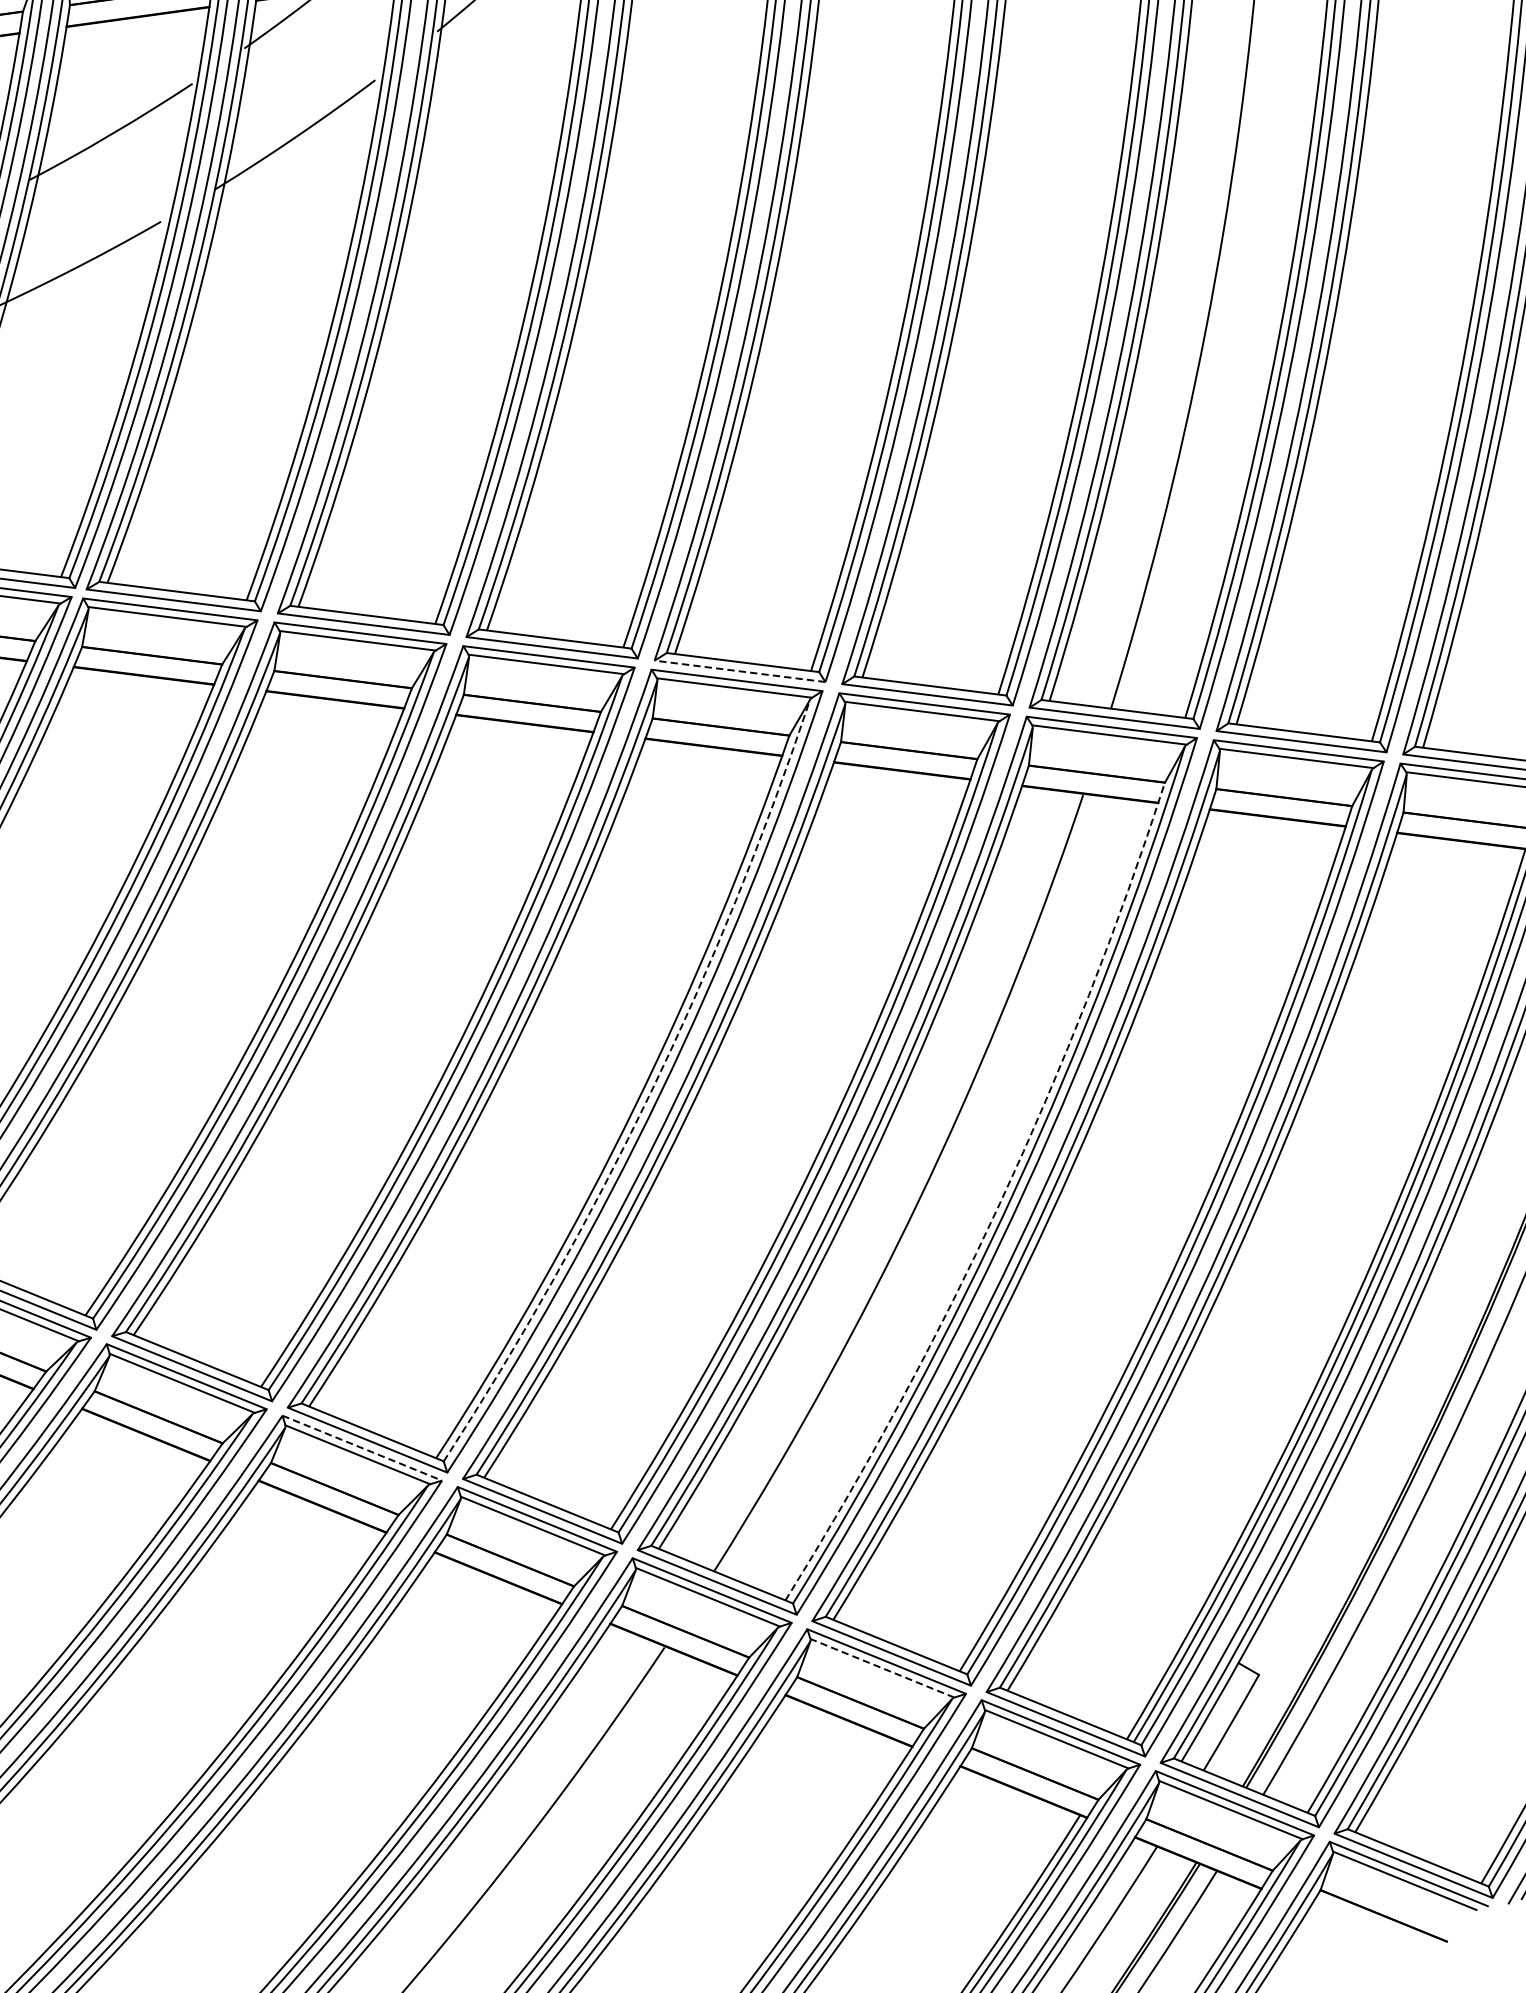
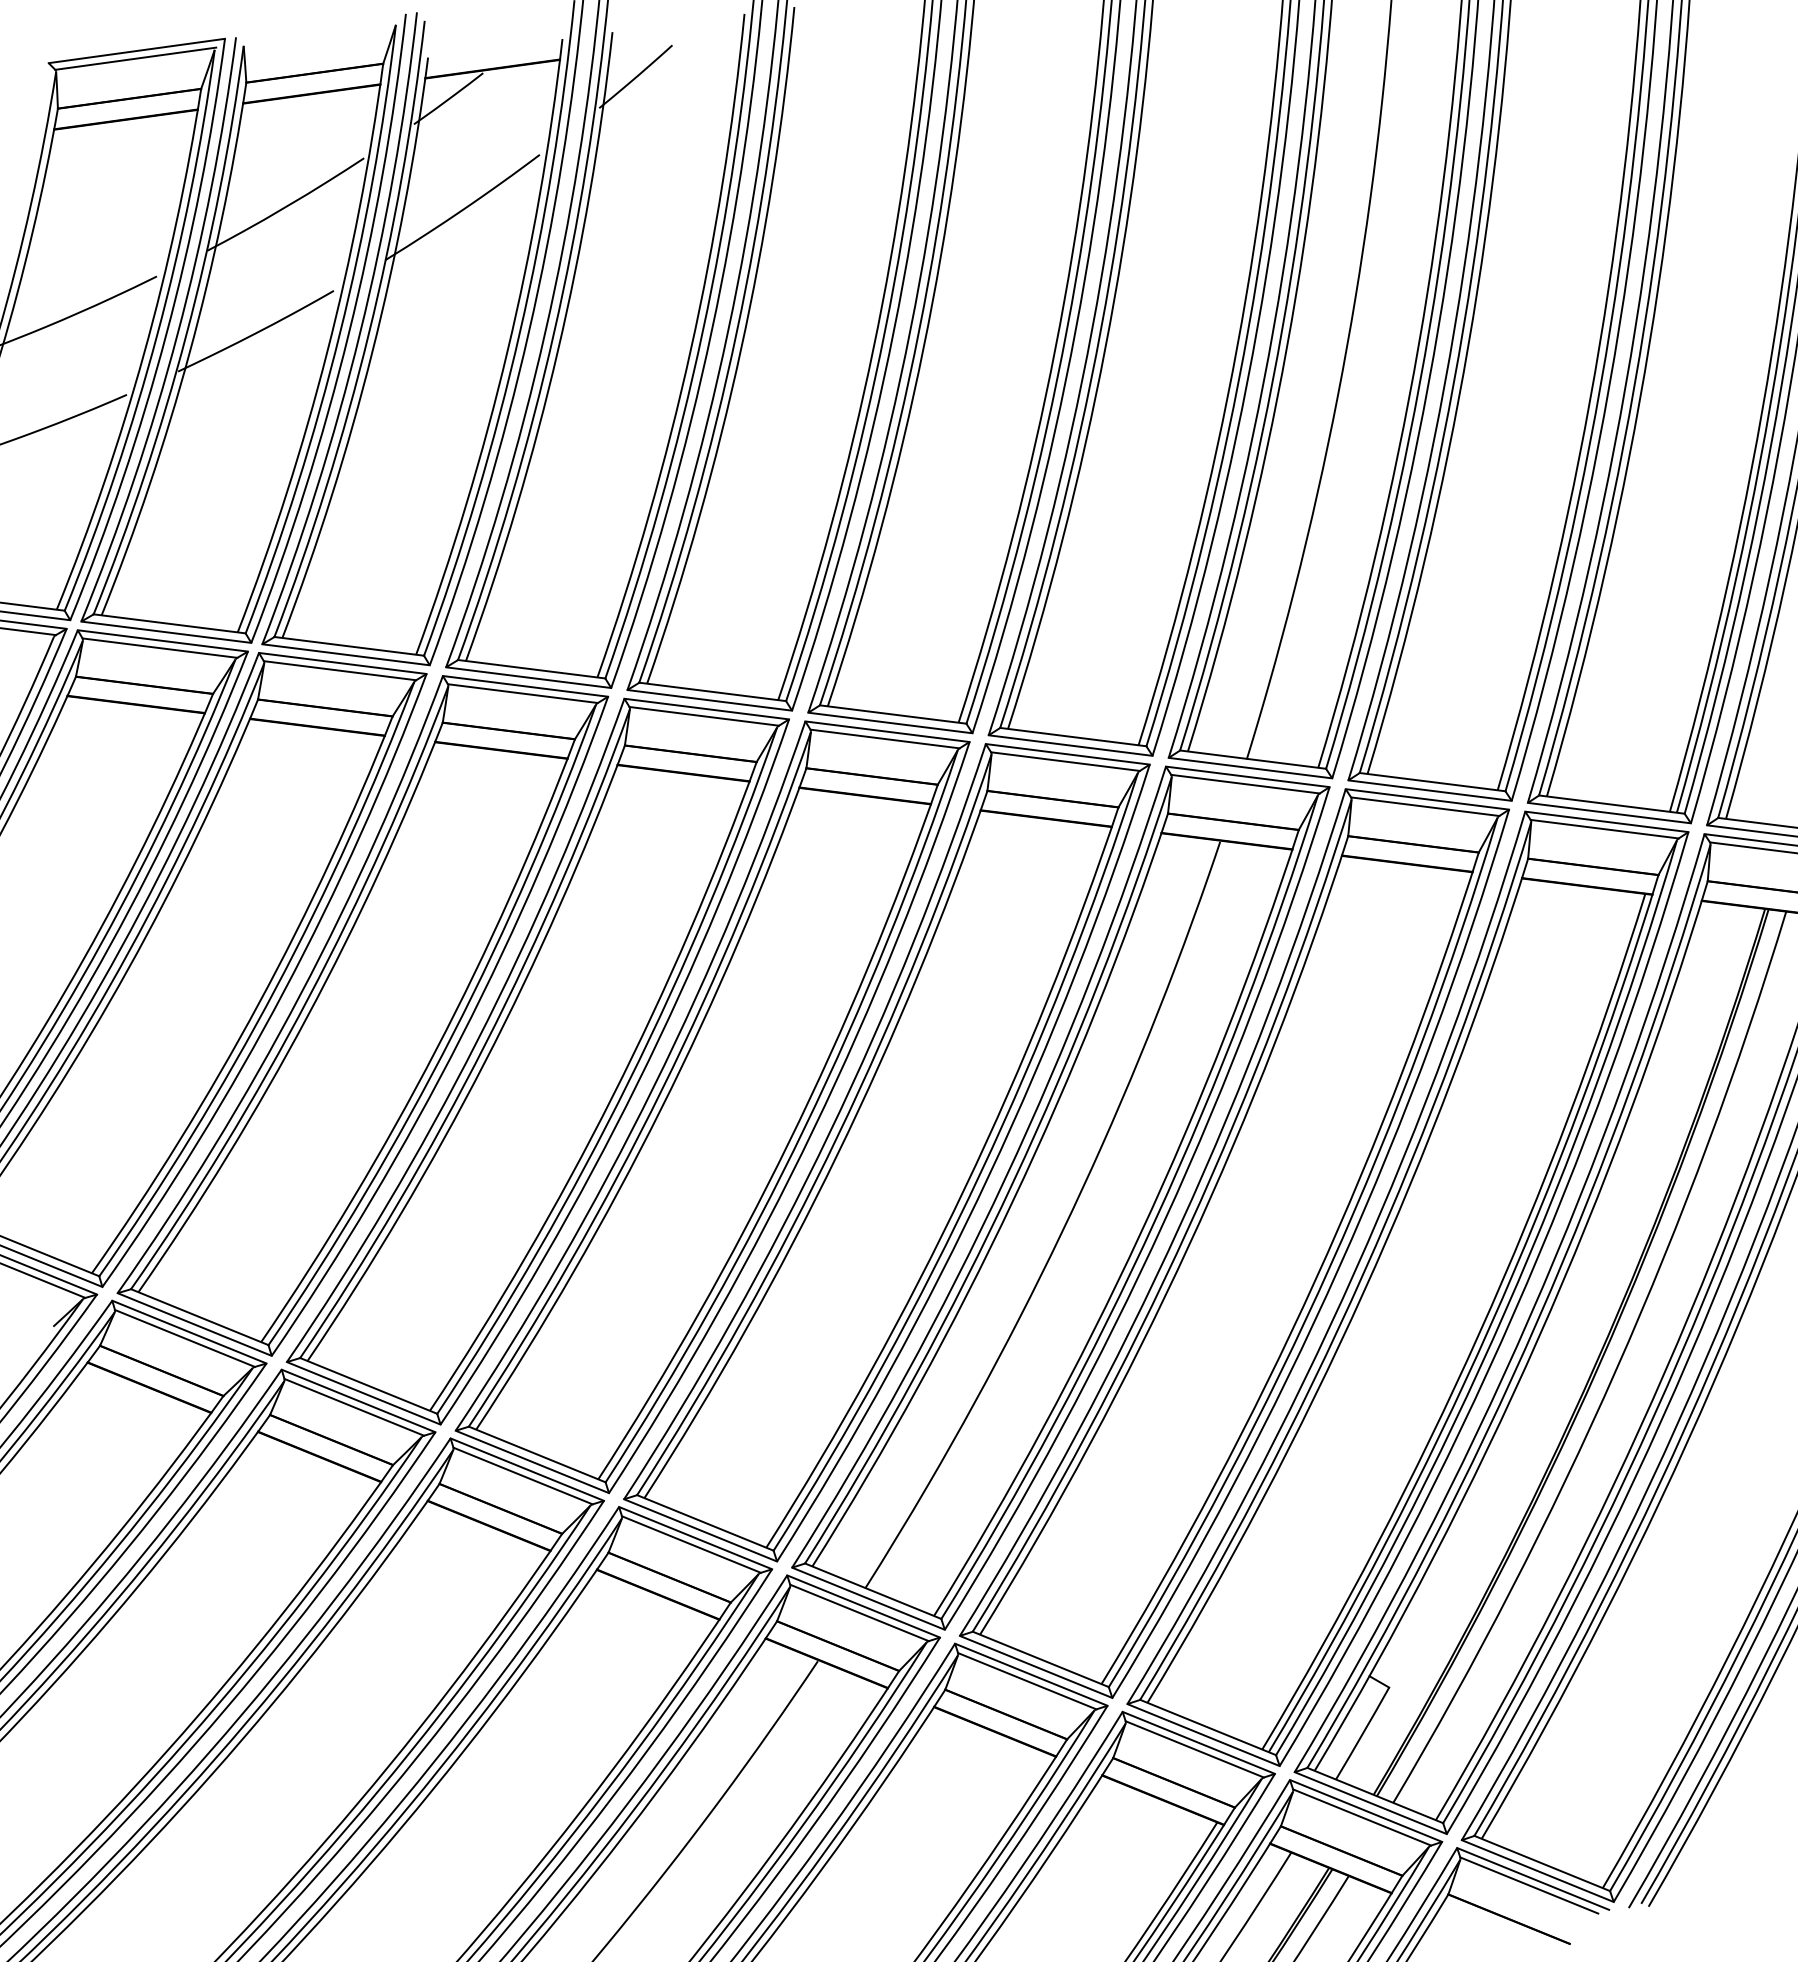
line: (740, 671) -> (890, 723), dashed -> solid
arc: (650, 1092) -> (804, 1127), dashed -> solid
arc: (1000, 1203) -> (1140, 1234), dashed -> solid
line: (362, 1448) -> (527, 1469), dashed -> solid
line: (882, 1668) -> (1027, 1681), dashed -> solid

